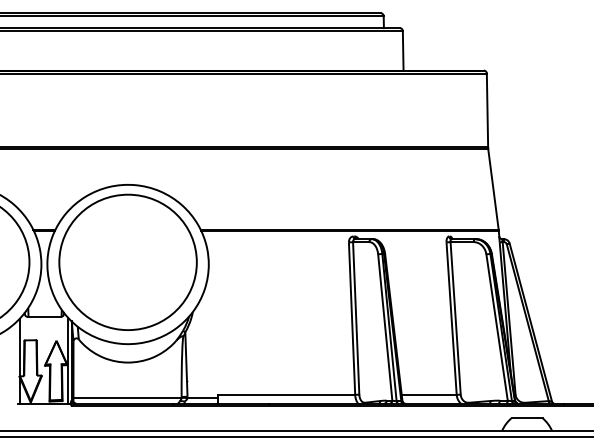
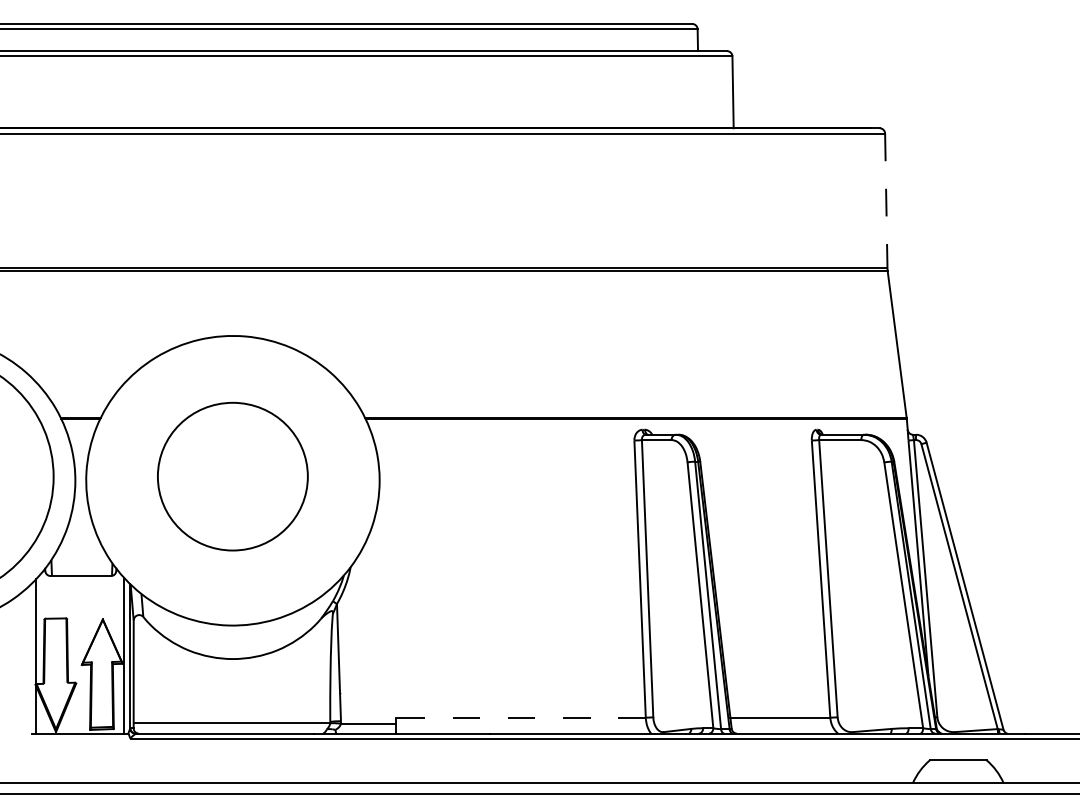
line: (487, 110) -> (886, 200), solid -> dashed
part: (127, 261) -> (231, 475), size x0.6
line: (286, 394) -> (520, 717), solid -> dashed

